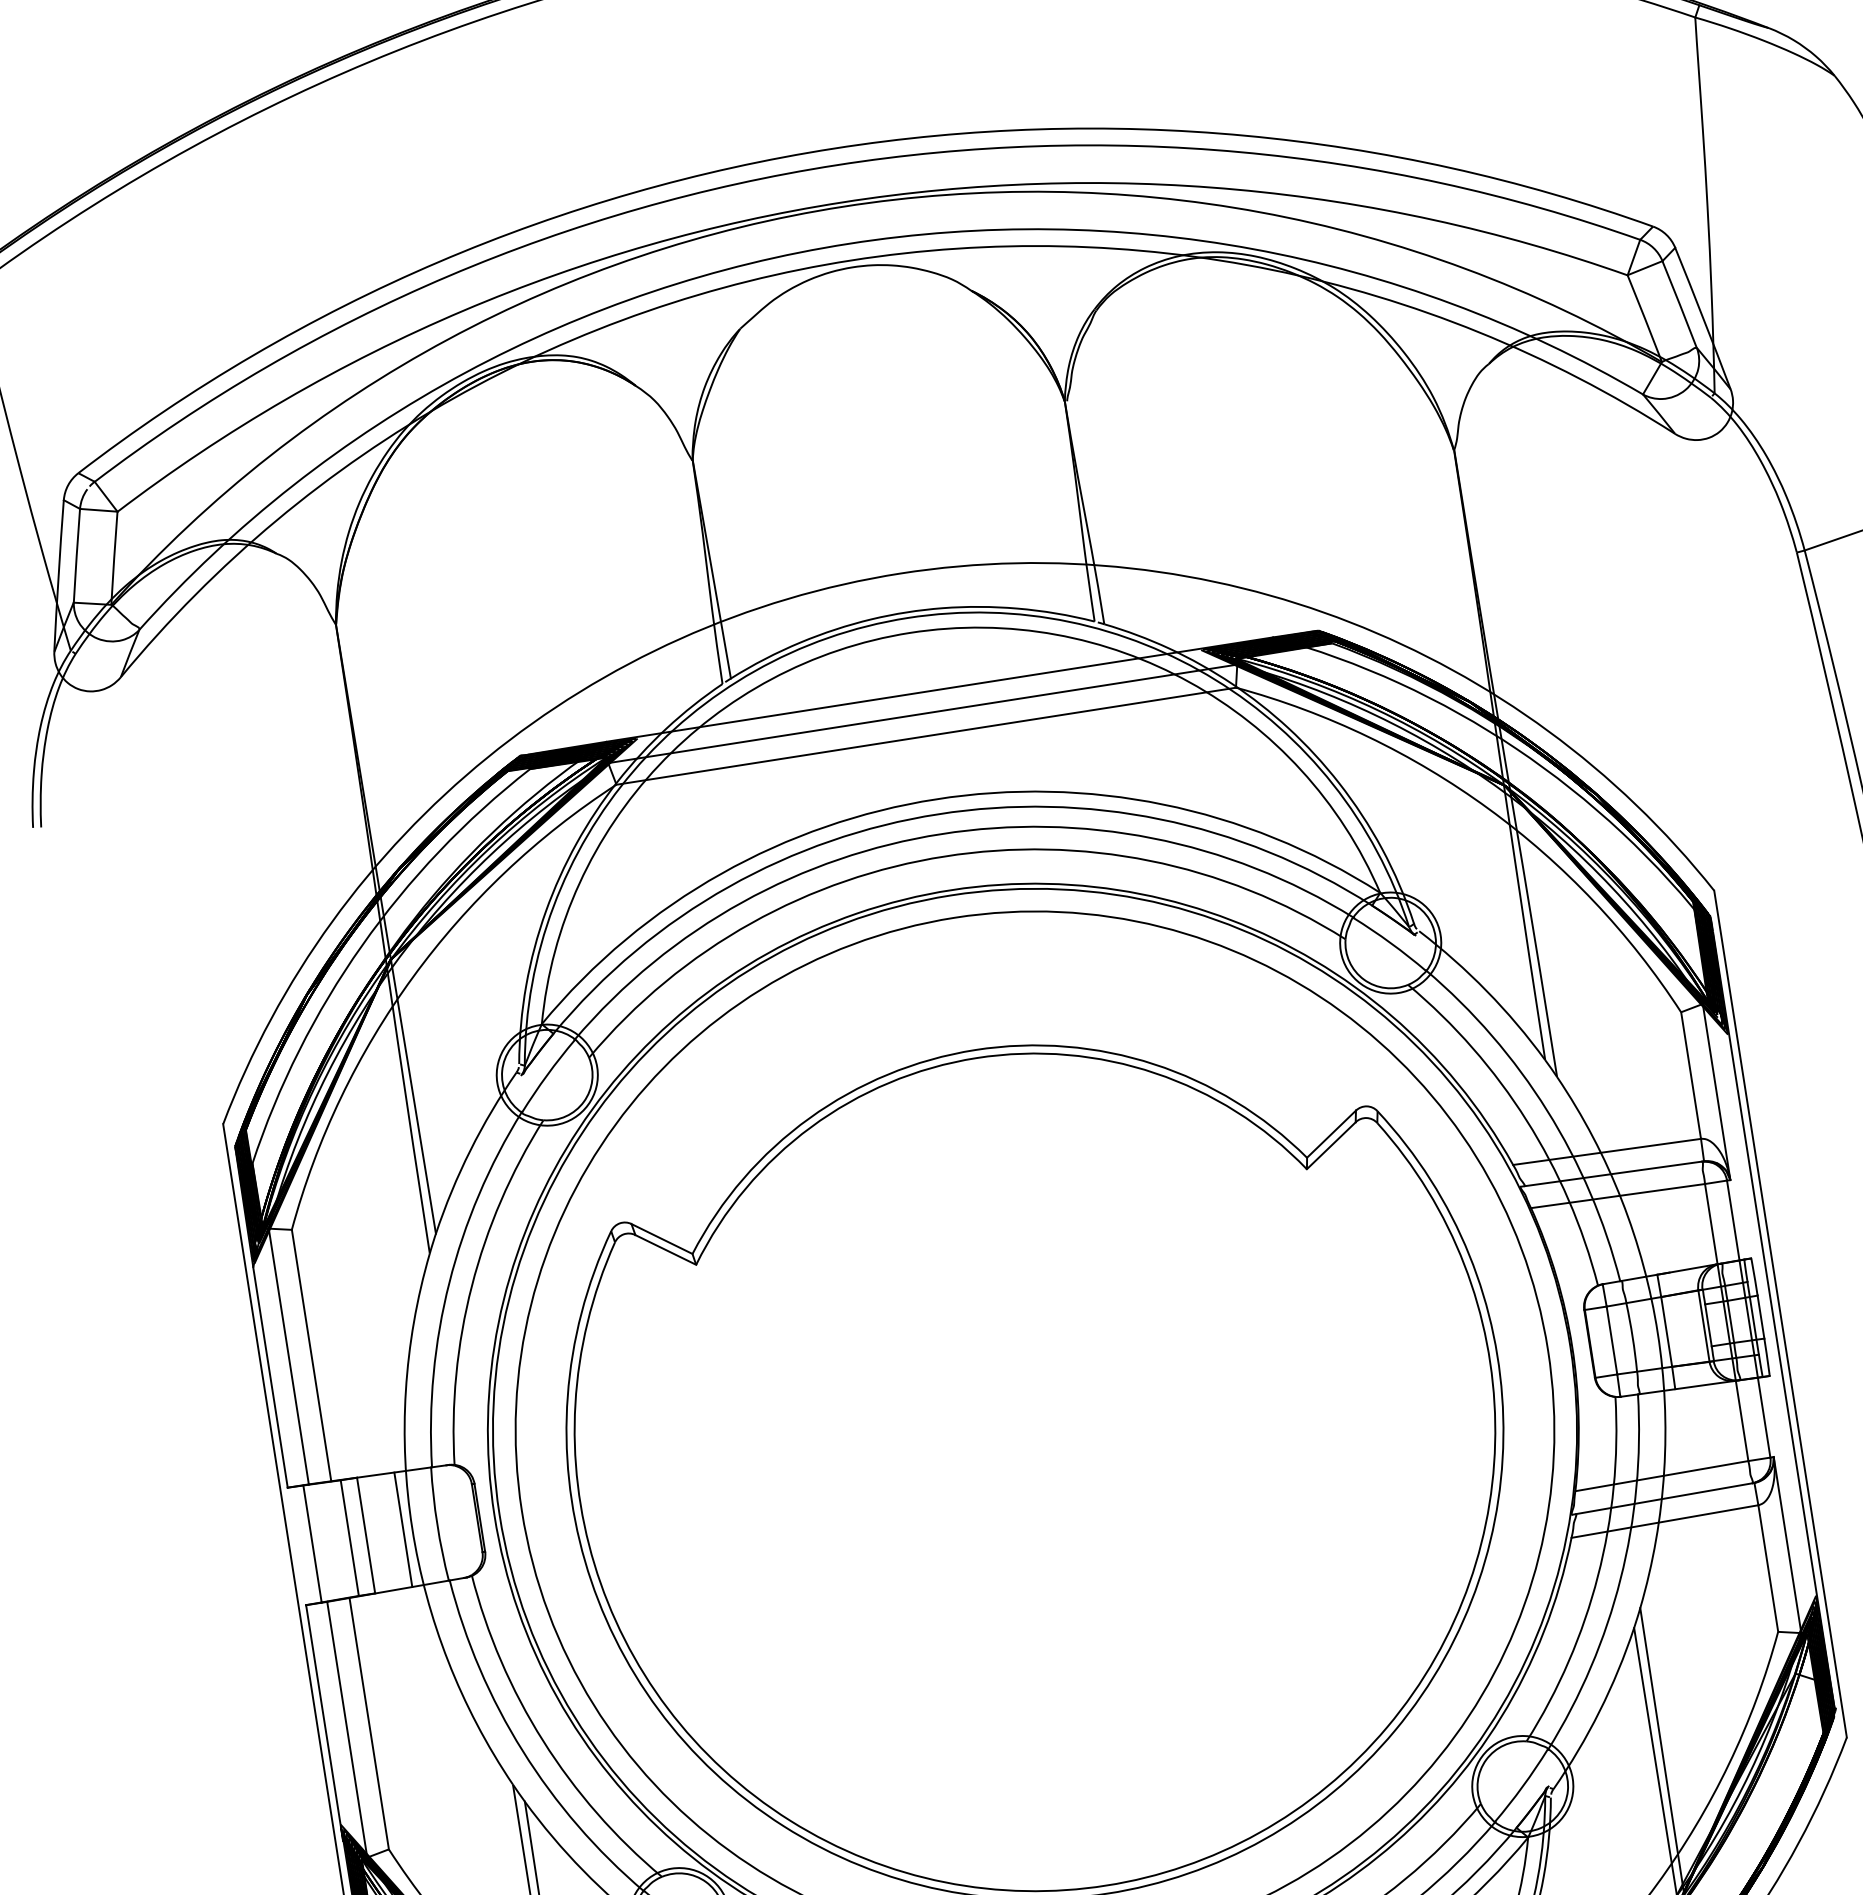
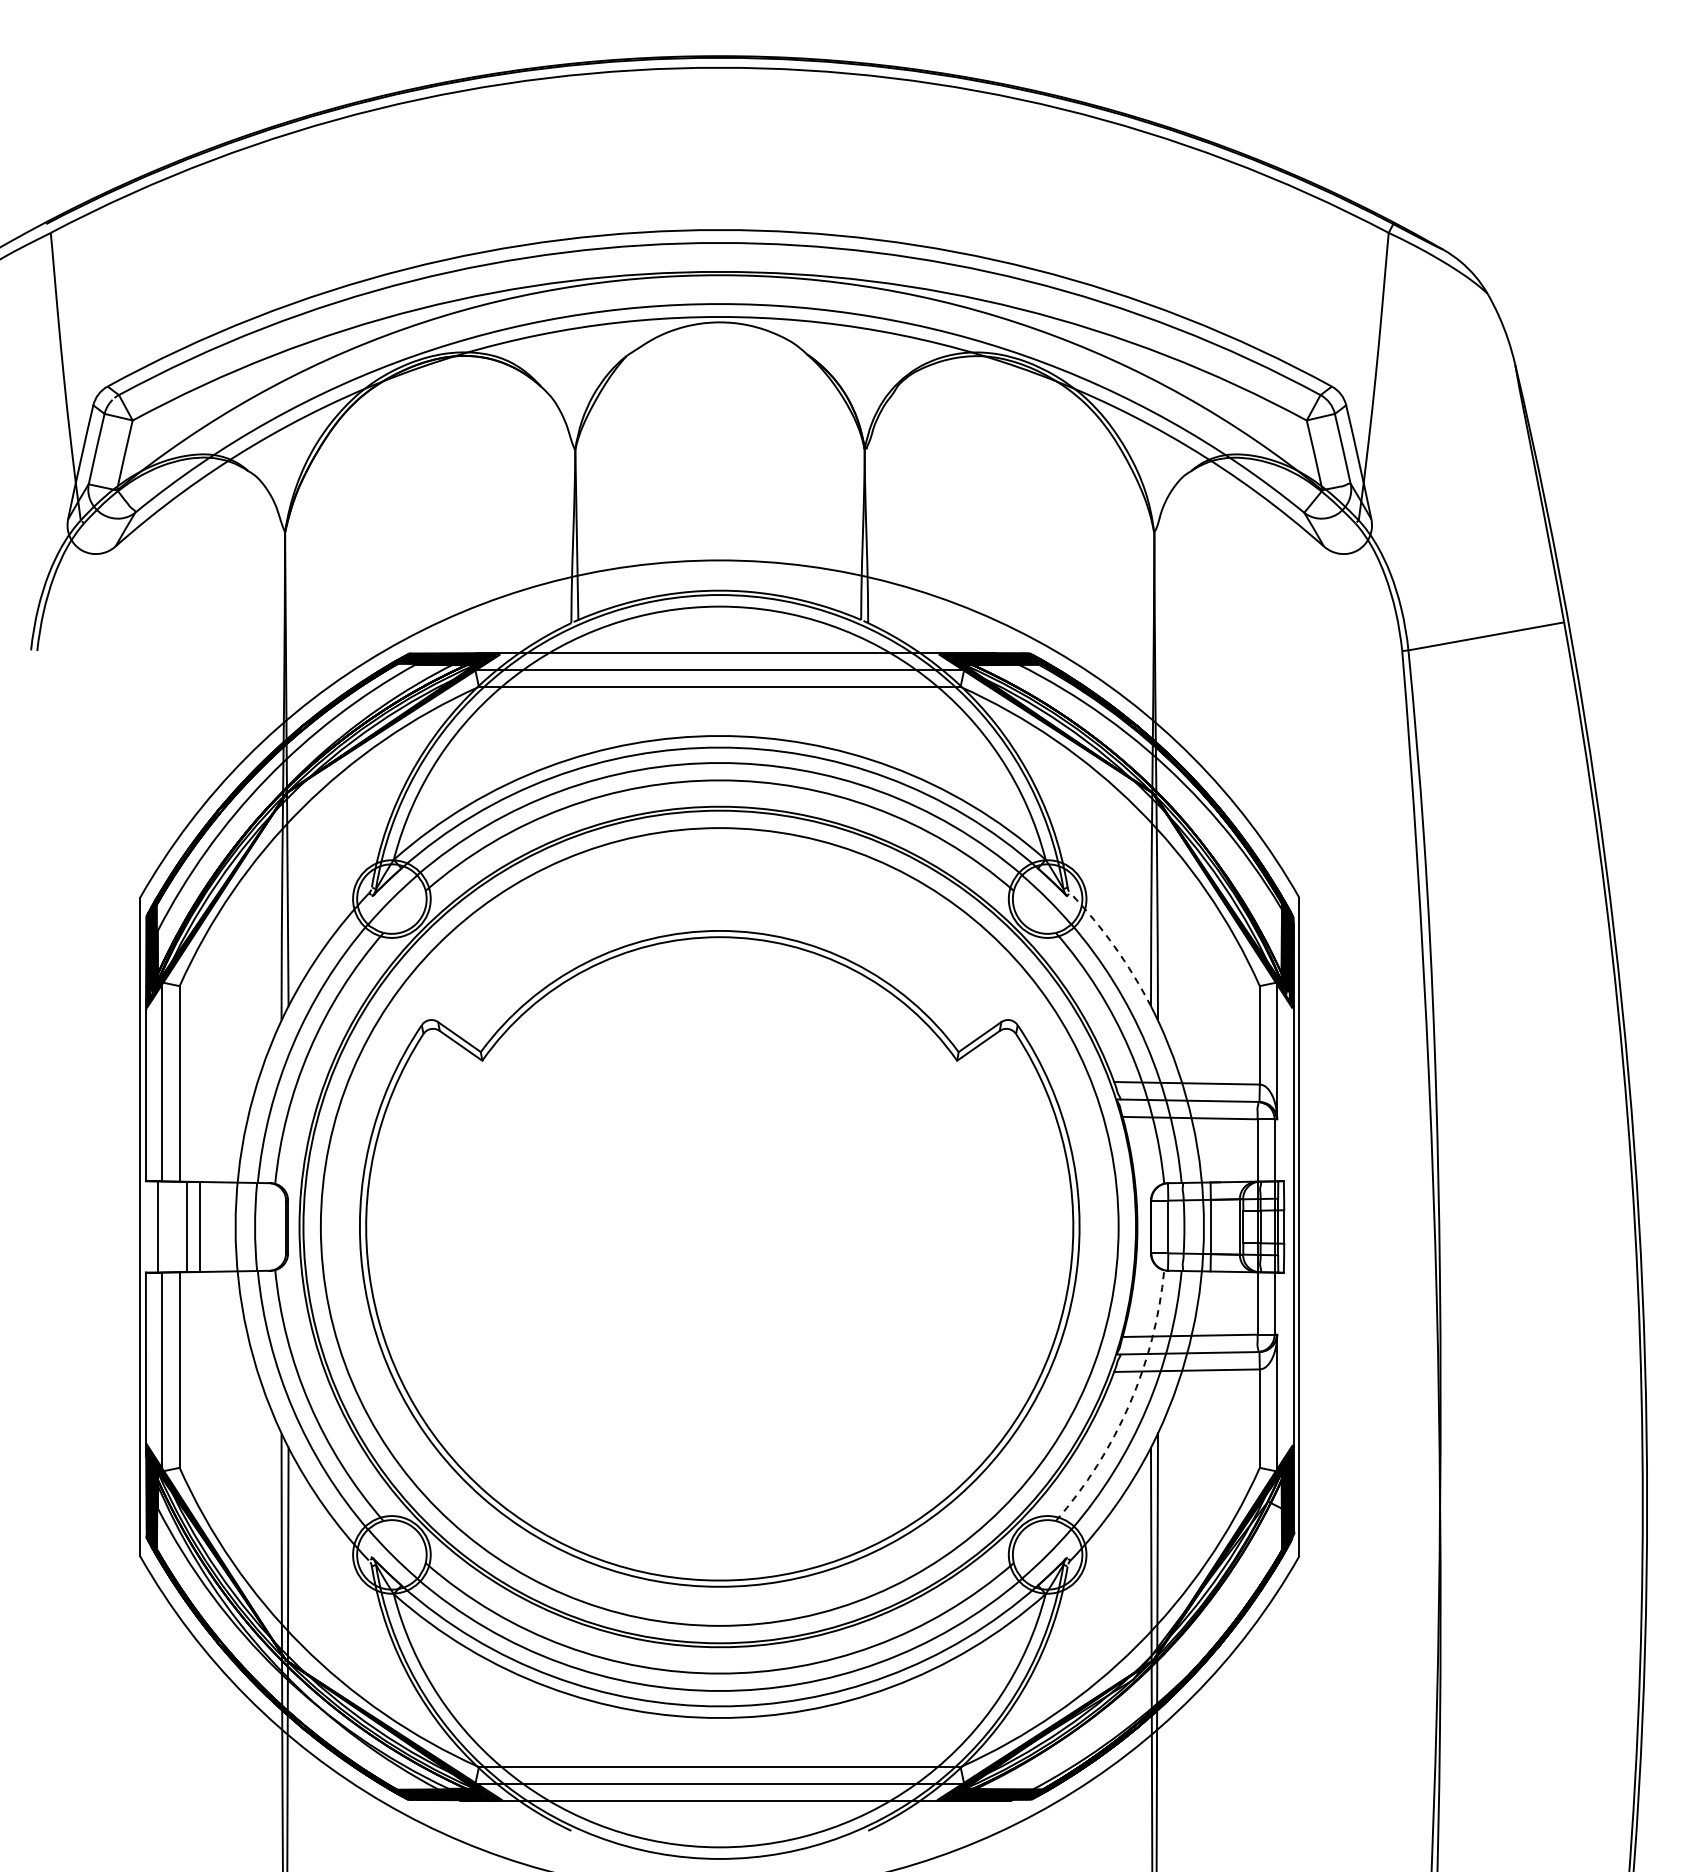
arc: (1486, 990) -> (1114, 946), solid -> dashed
line: (403, 1529) -> (228, 1226), removed
arc: (1597, 1576) -> (1129, 1404), solid -> dashed

